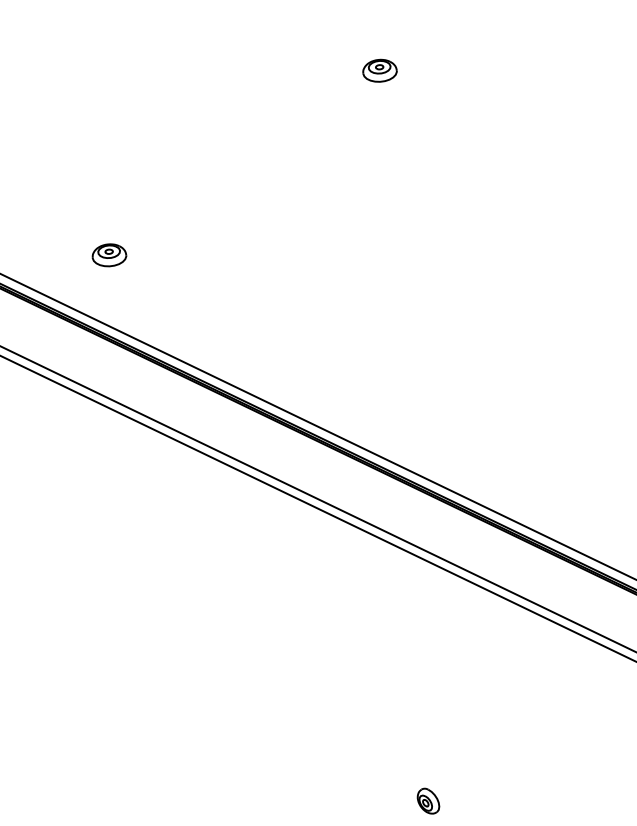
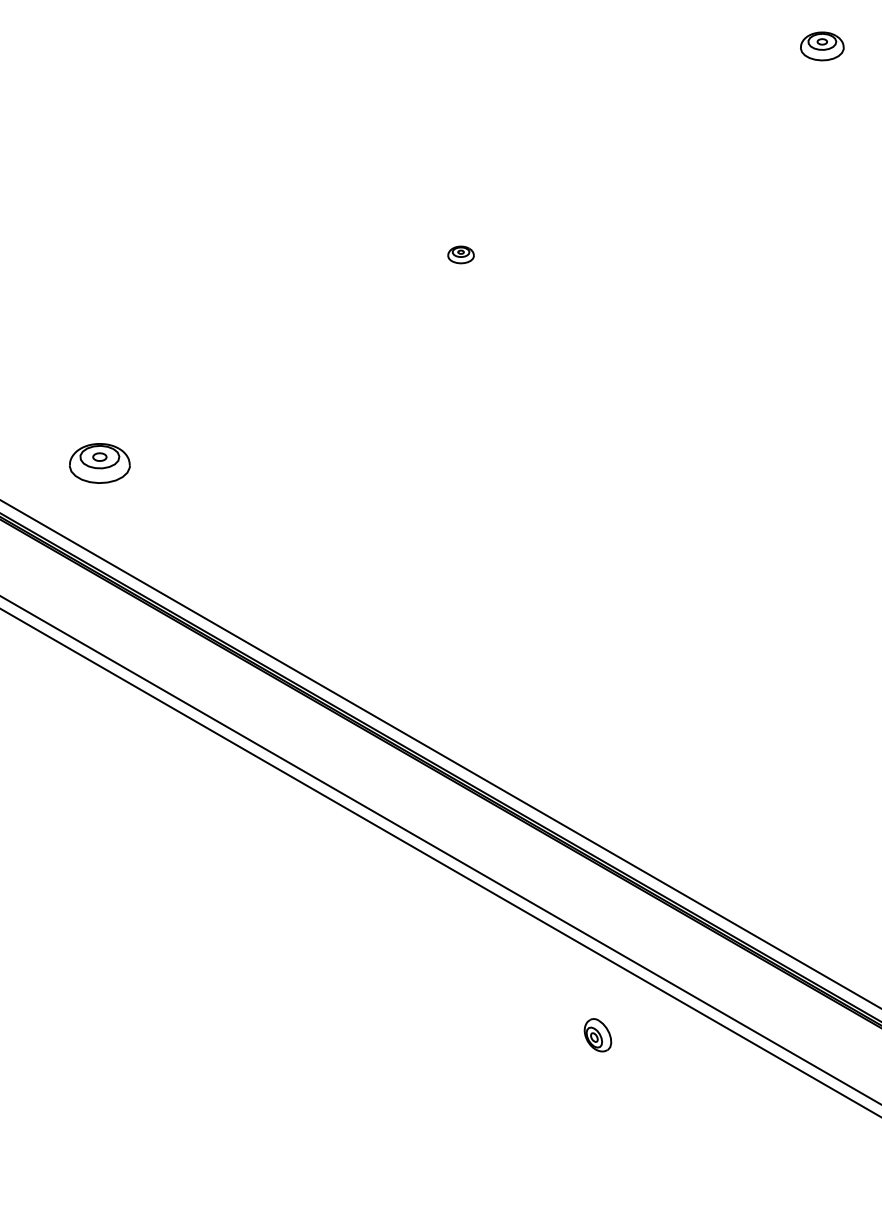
part: (379, 70) -> (460, 254), size x0.6
part: (109, 255) -> (99, 463), size x1.4
part: (428, 801) -> (597, 1035), moved

